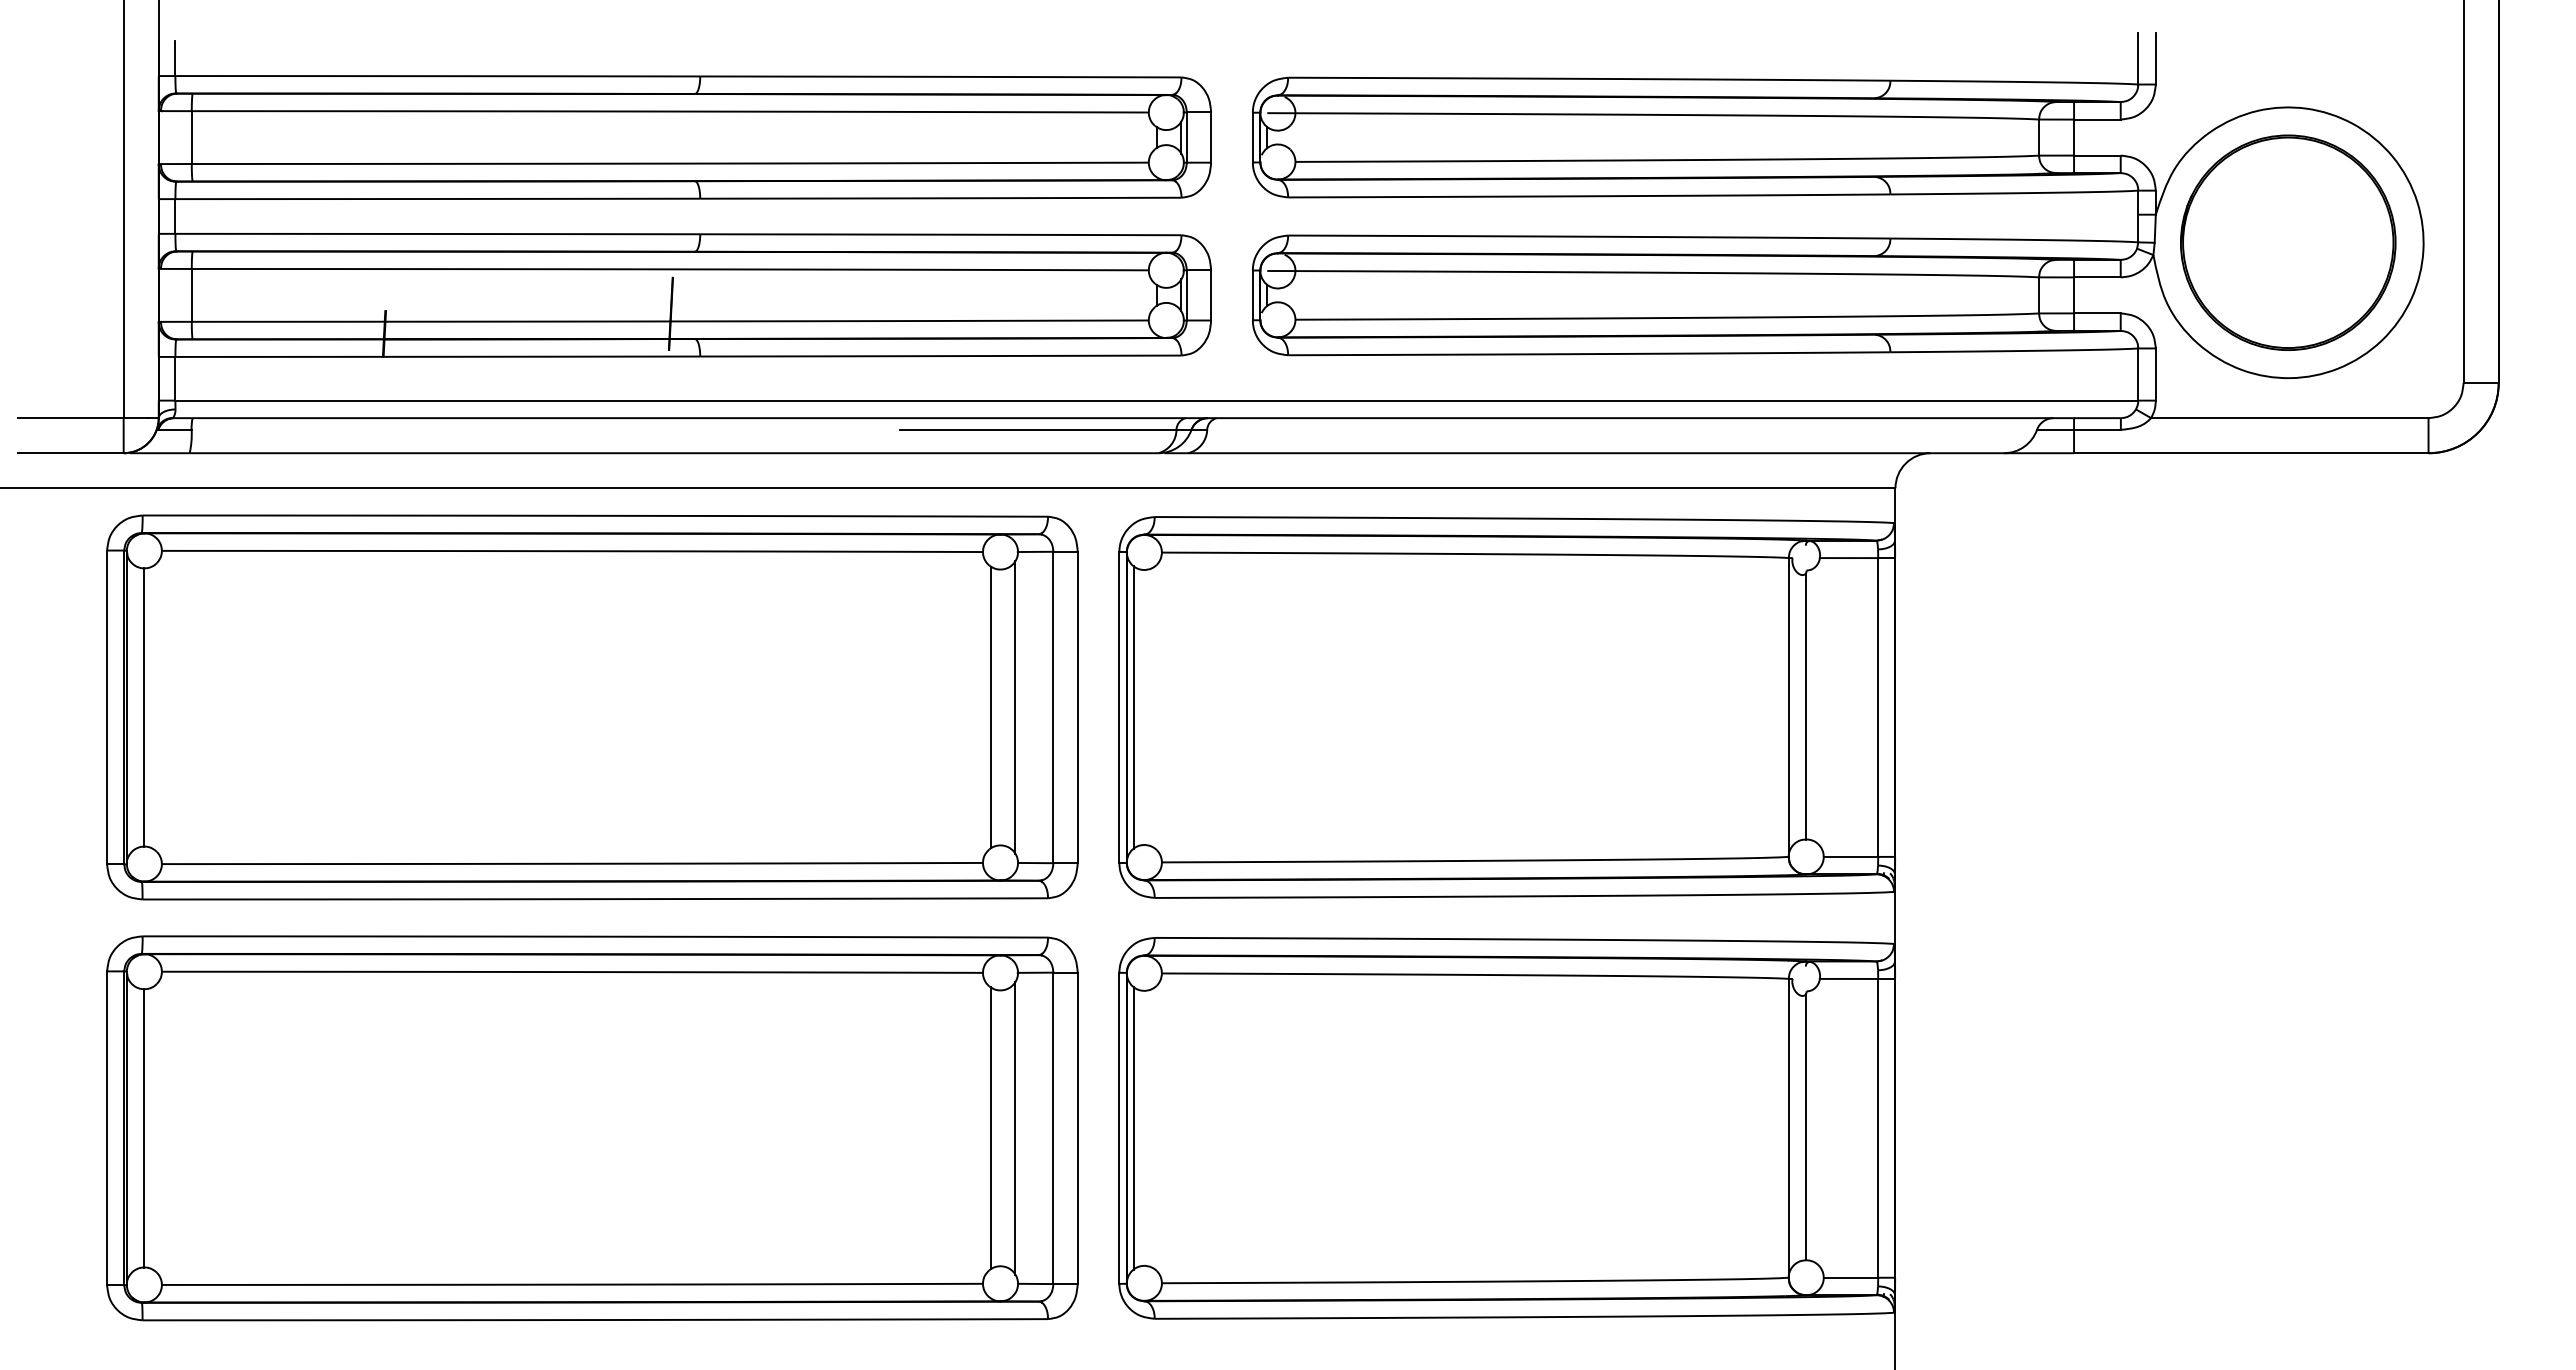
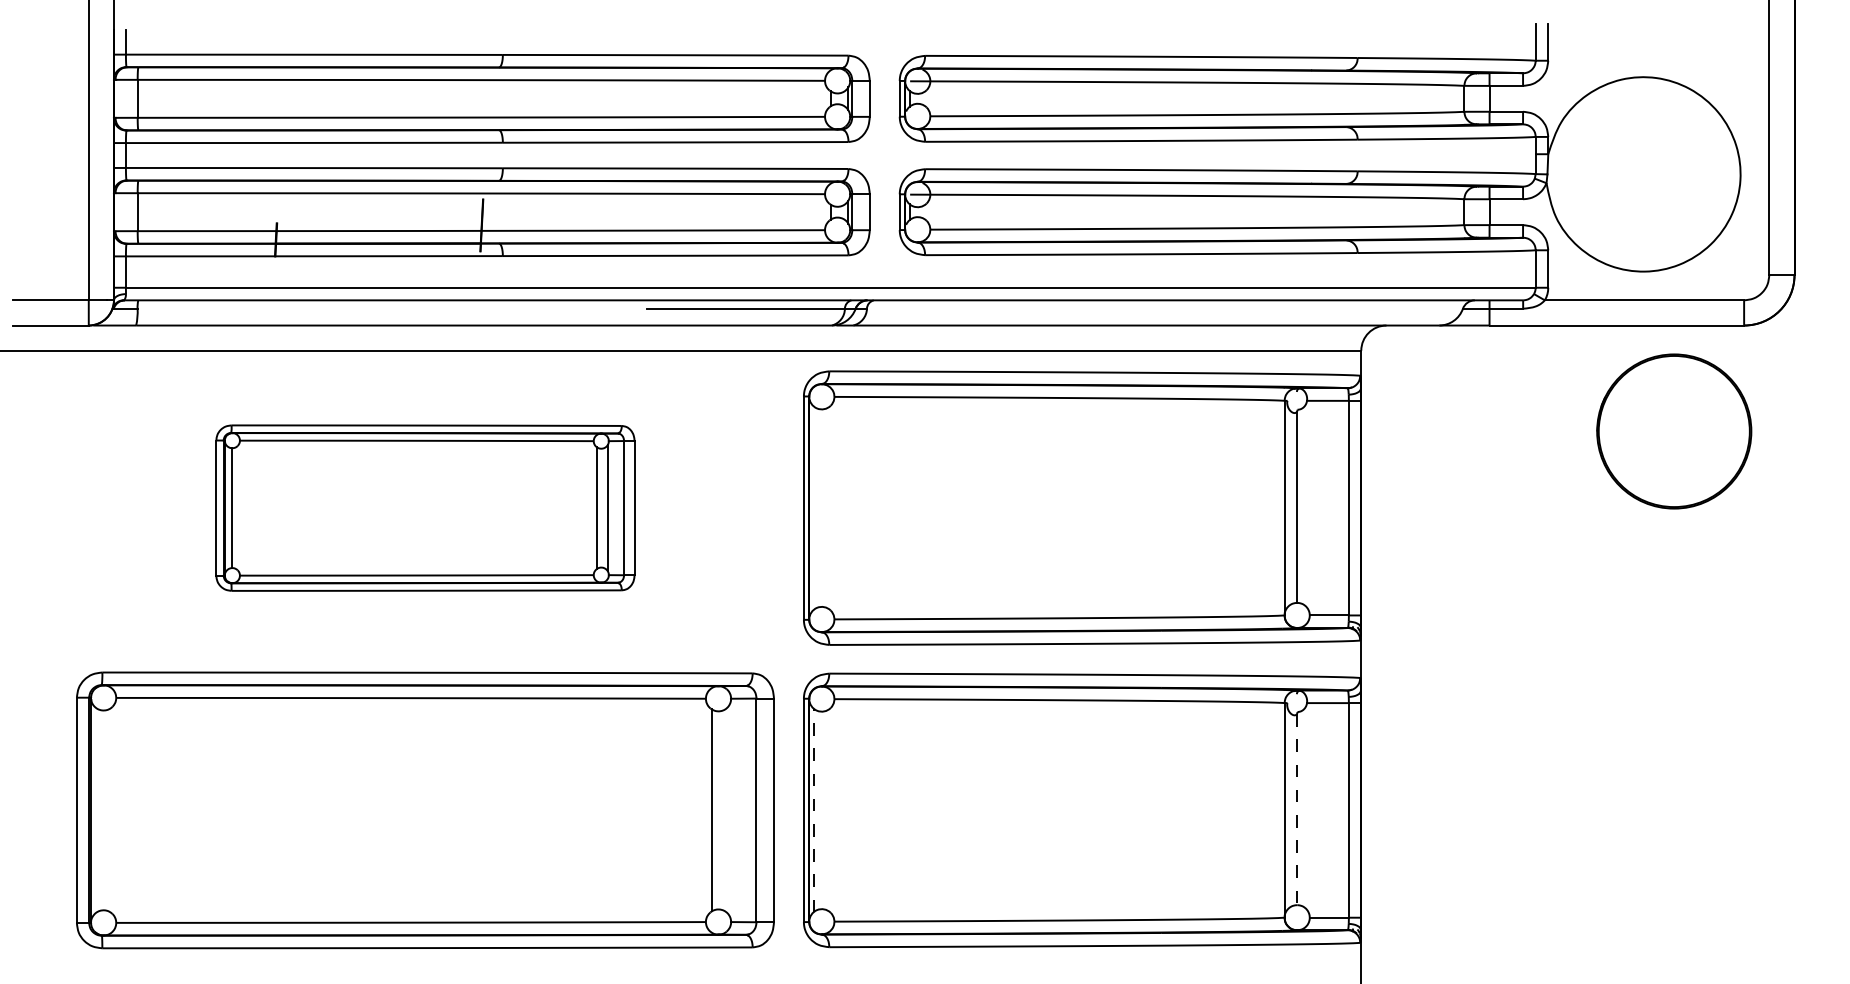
part: (2288, 242) -> (1674, 431), moved
part: (592, 707) -> (425, 508), size x0.6
line: (1133, 707) -> (814, 508), removed
line: (1015, 1127) -> (729, 809), removed
line: (1805, 1127) -> (1296, 809), solid -> dashed
line: (143, 1128) -> (103, 810), removed
line: (1133, 1128) -> (814, 810), solid -> dashed

